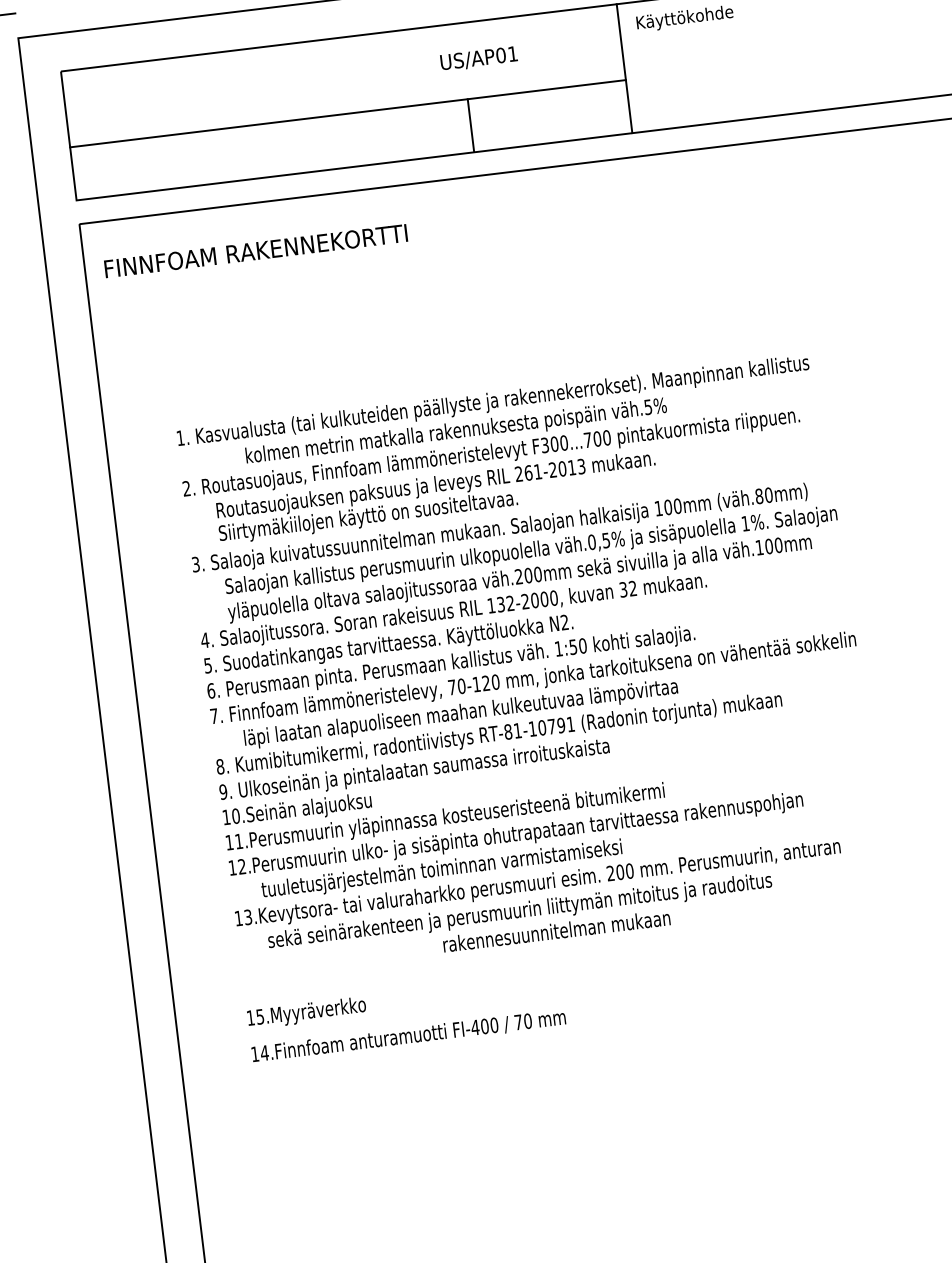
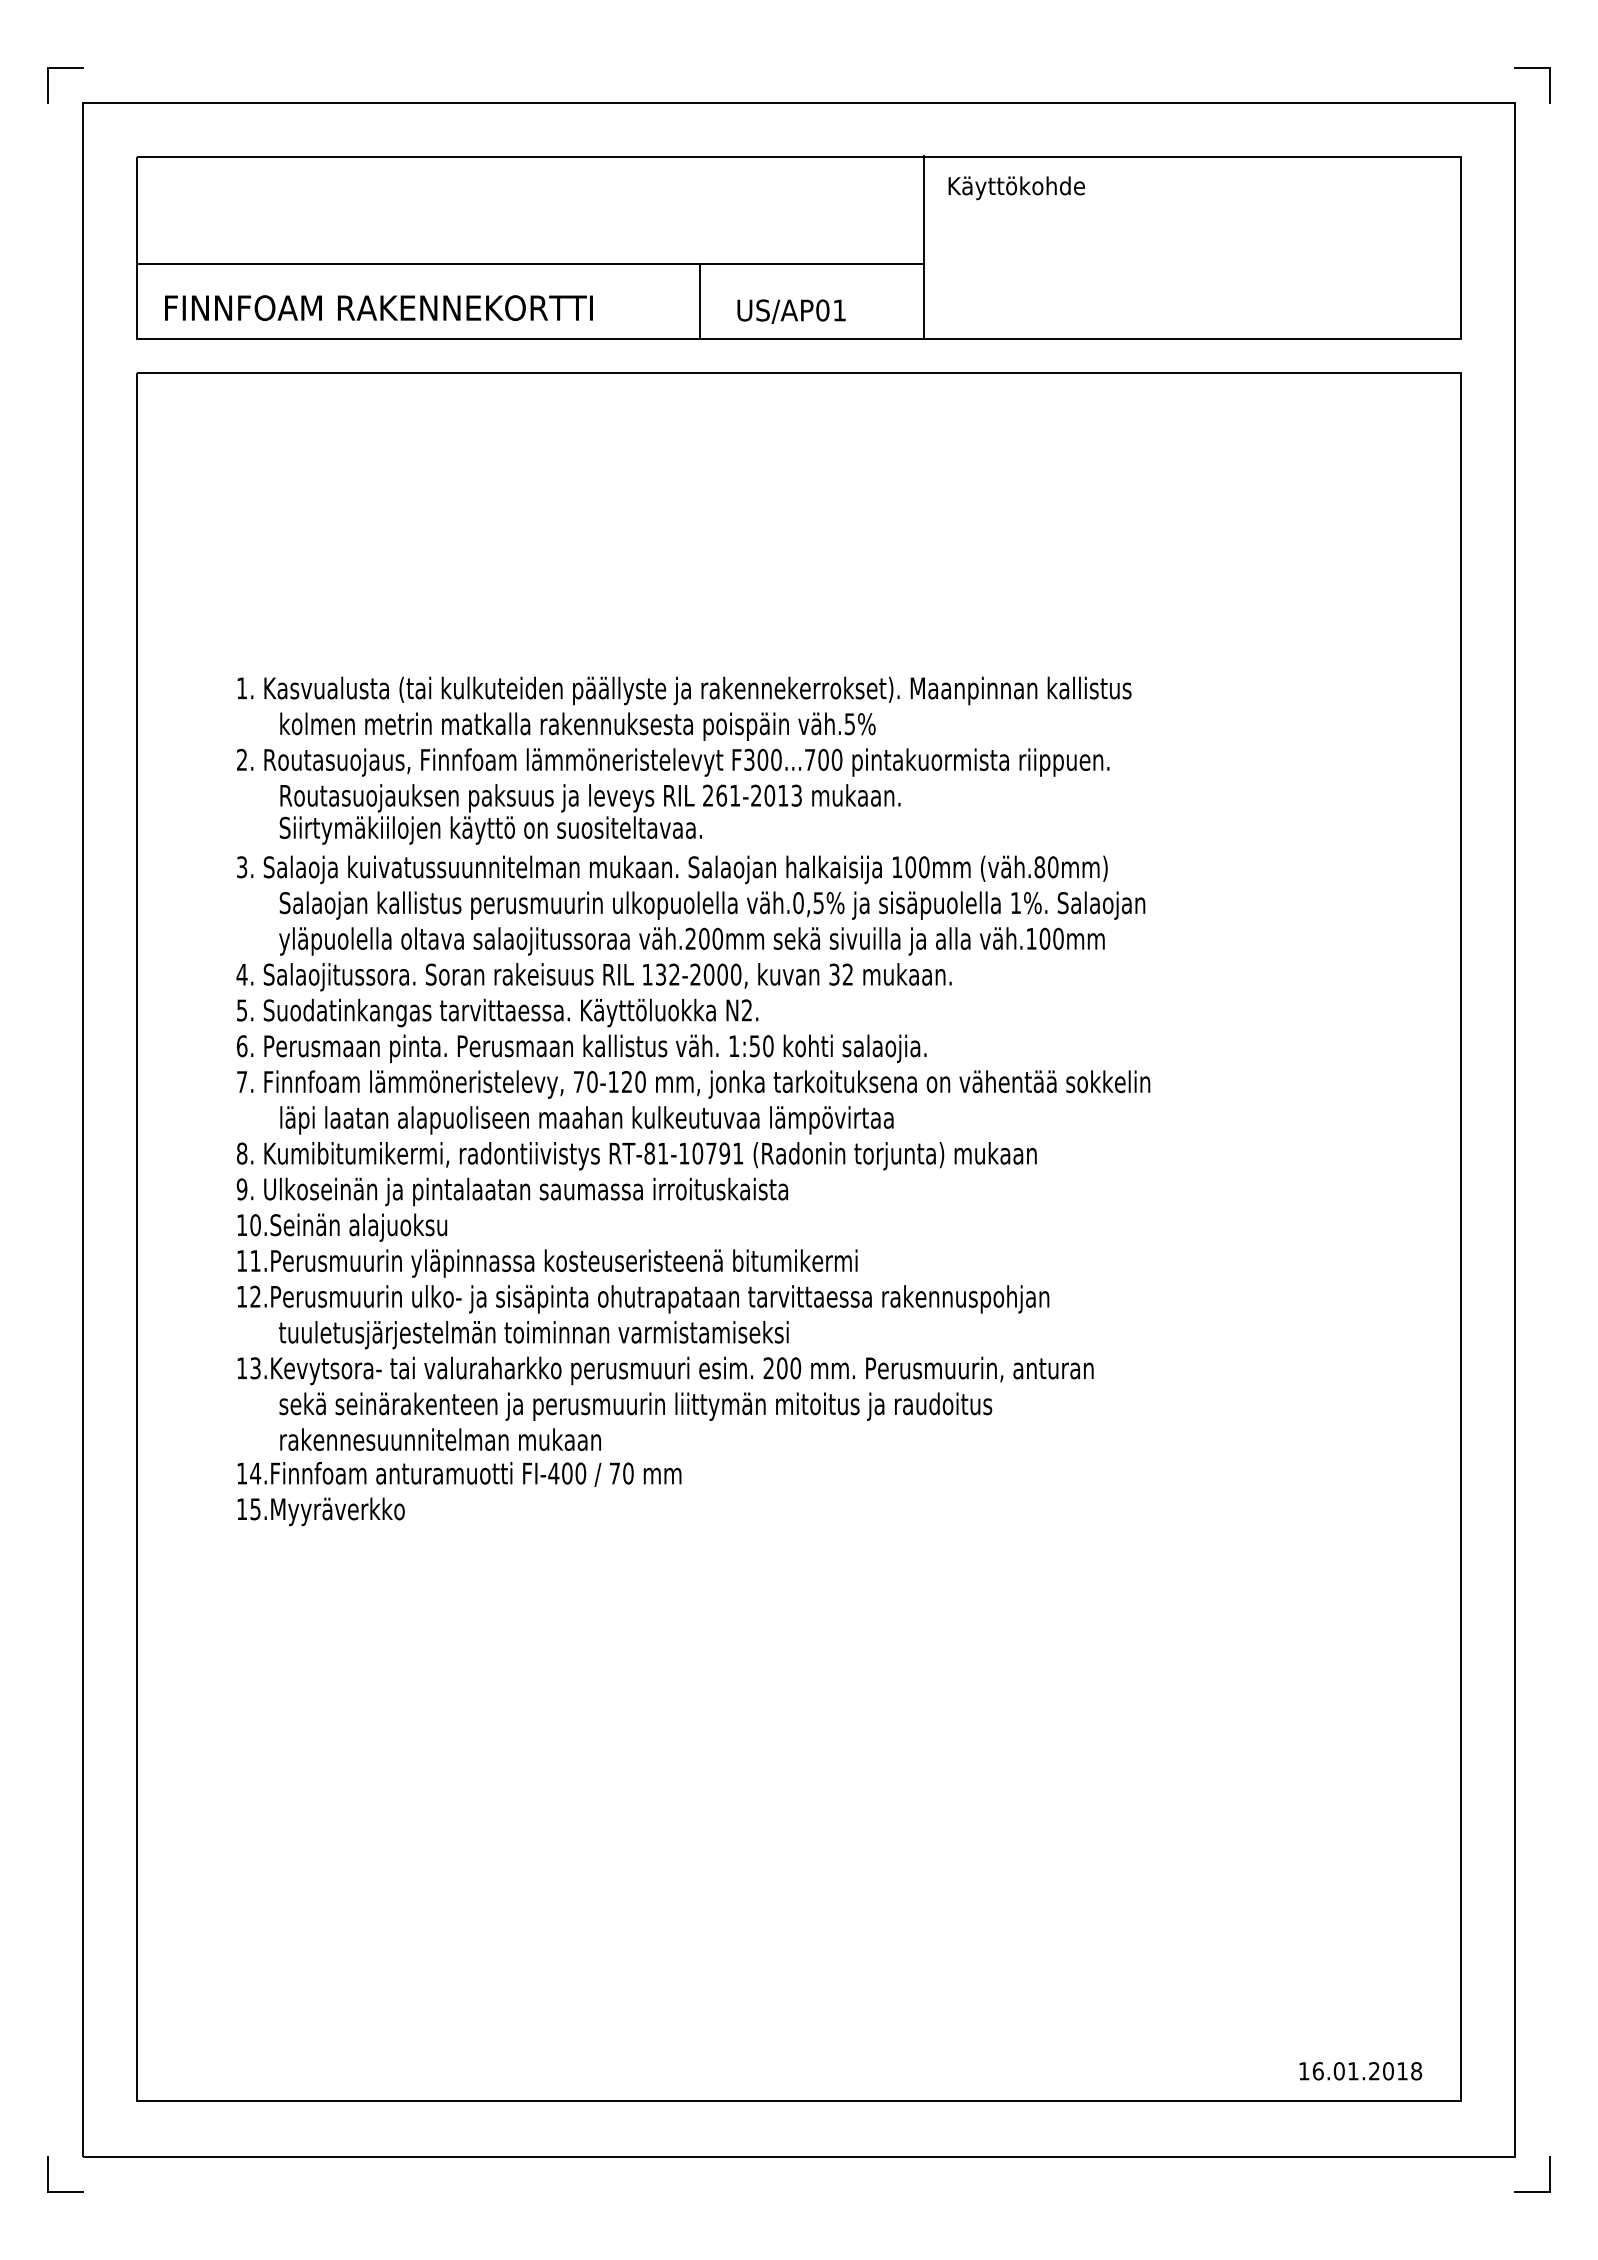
text: (478, 58) -> (791, 311), moved
text: (255, 250) -> (378, 307), moved
text: (456, 432) -> (577, 726), moved
text: (556, 931) -> (440, 1439), moved
text: (408, 1036) -> (459, 1474), moved

